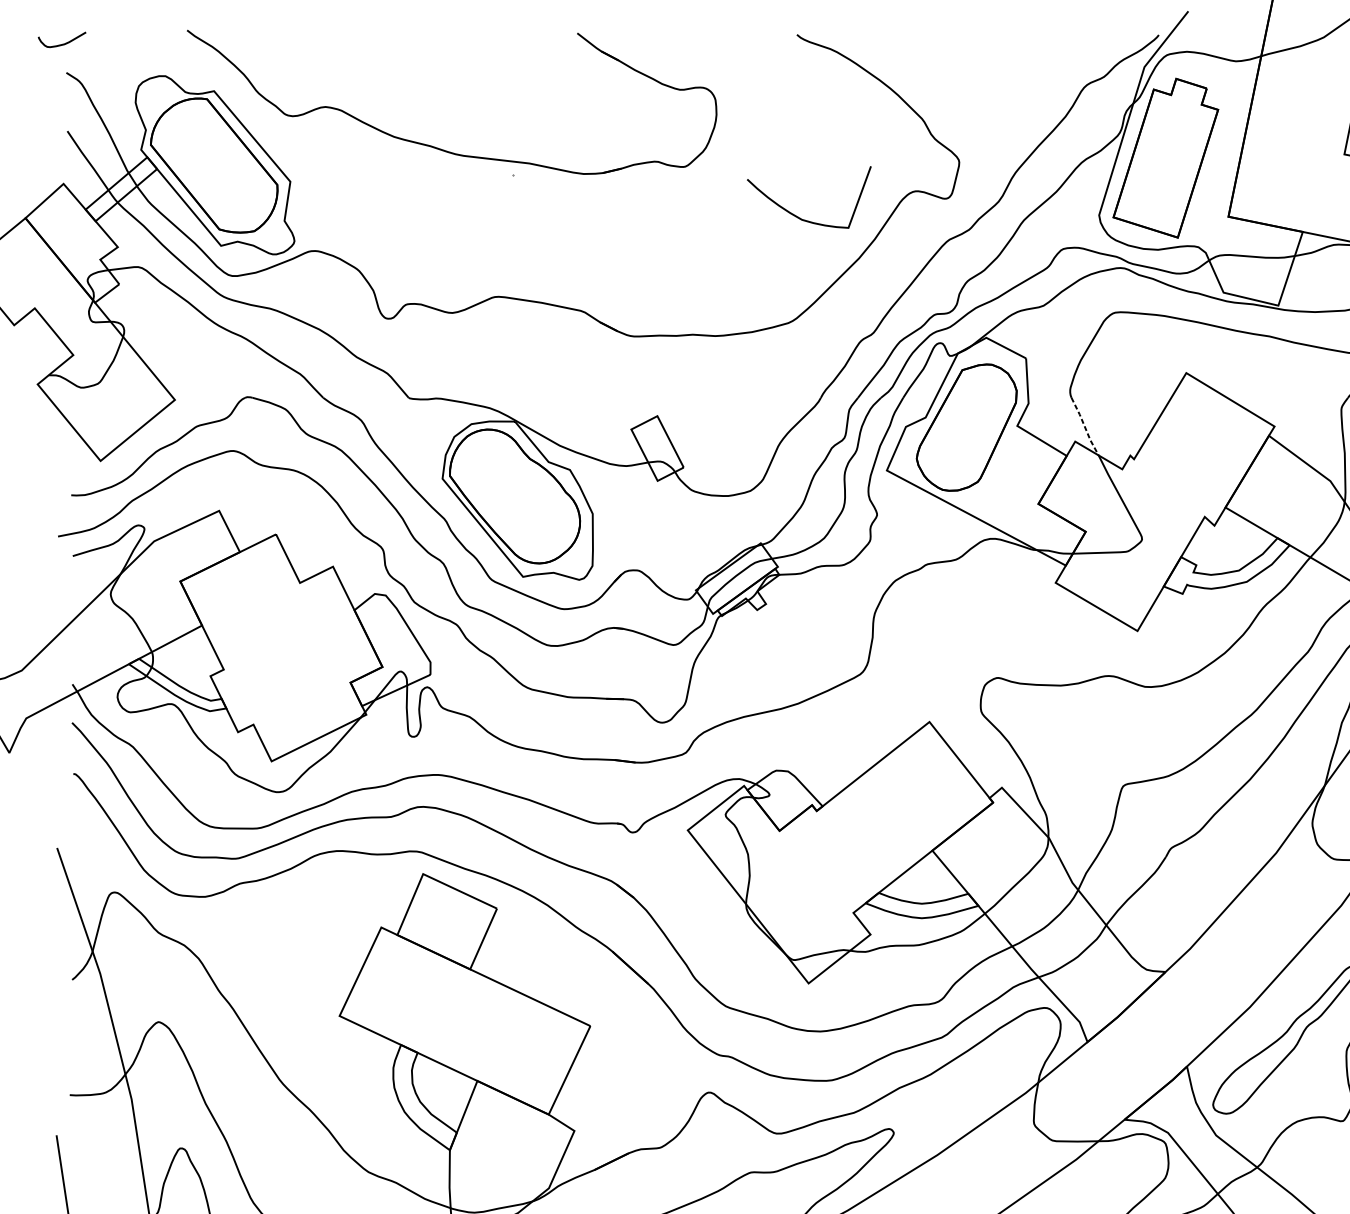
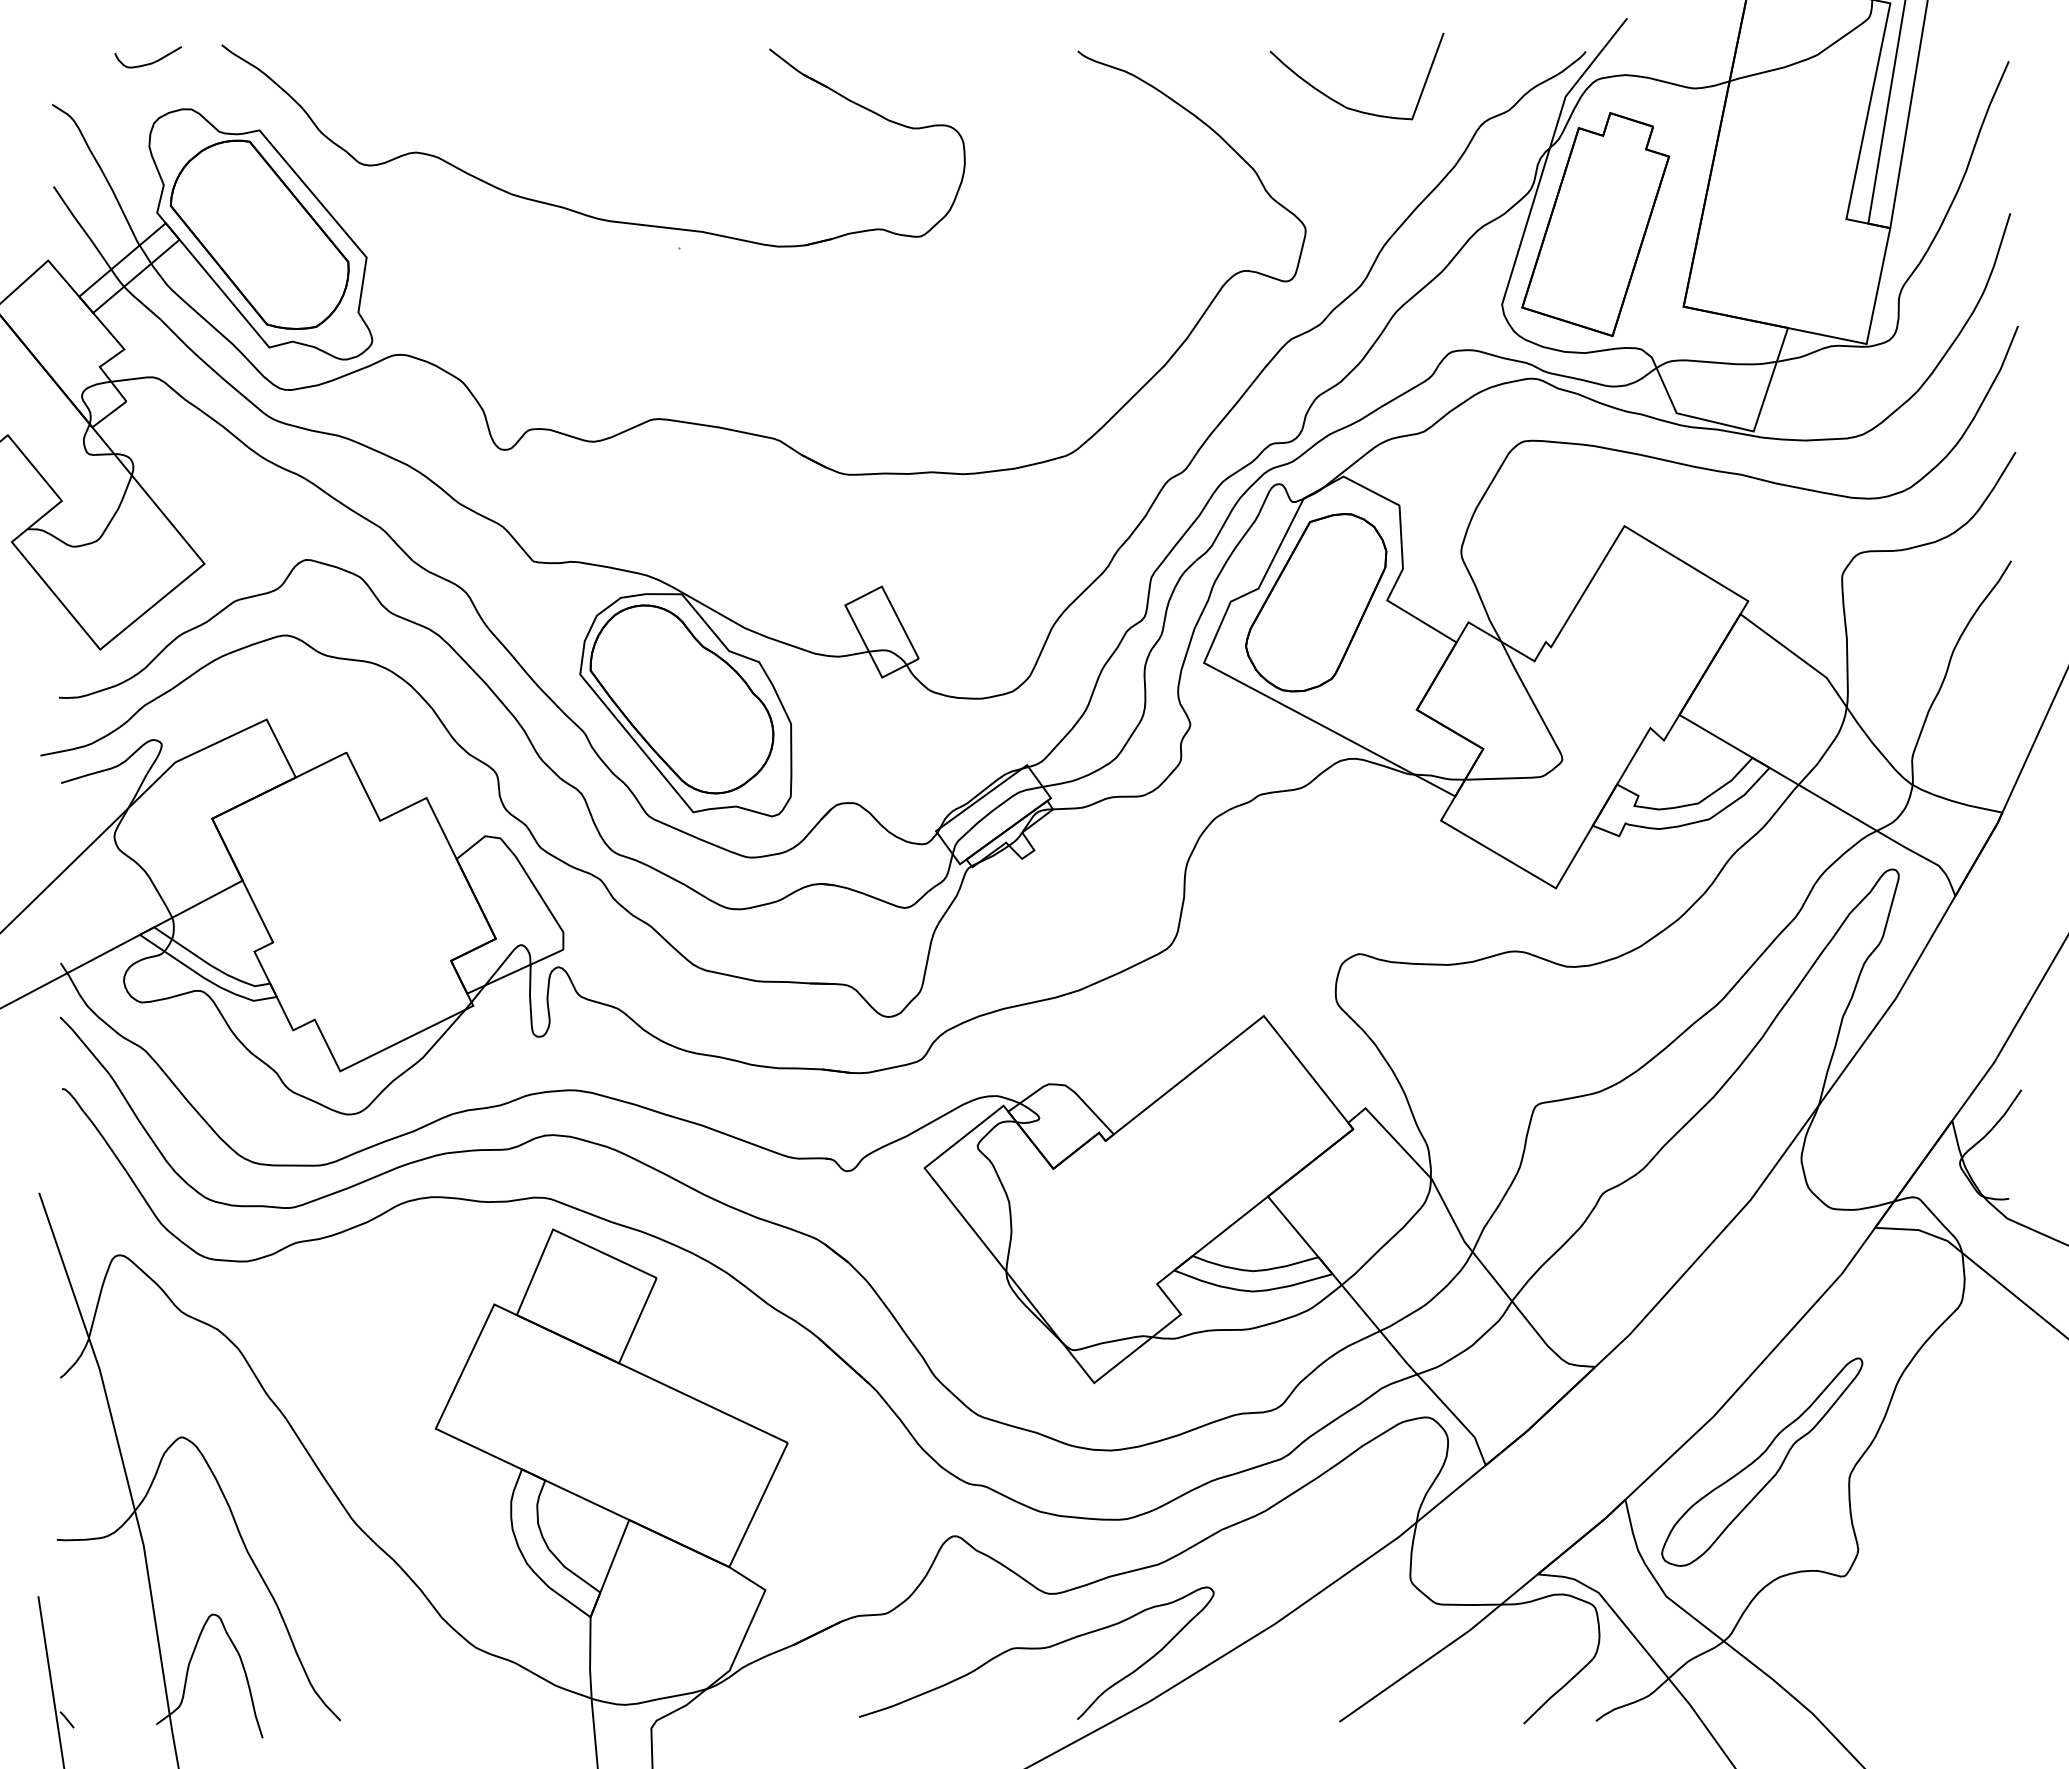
curve: (63, 43) -> (150, 62), moved
curve: (798, 216) -> (1341, 103), moved
line: (1084, 426) -> (1481, 601), dashed -> solid

